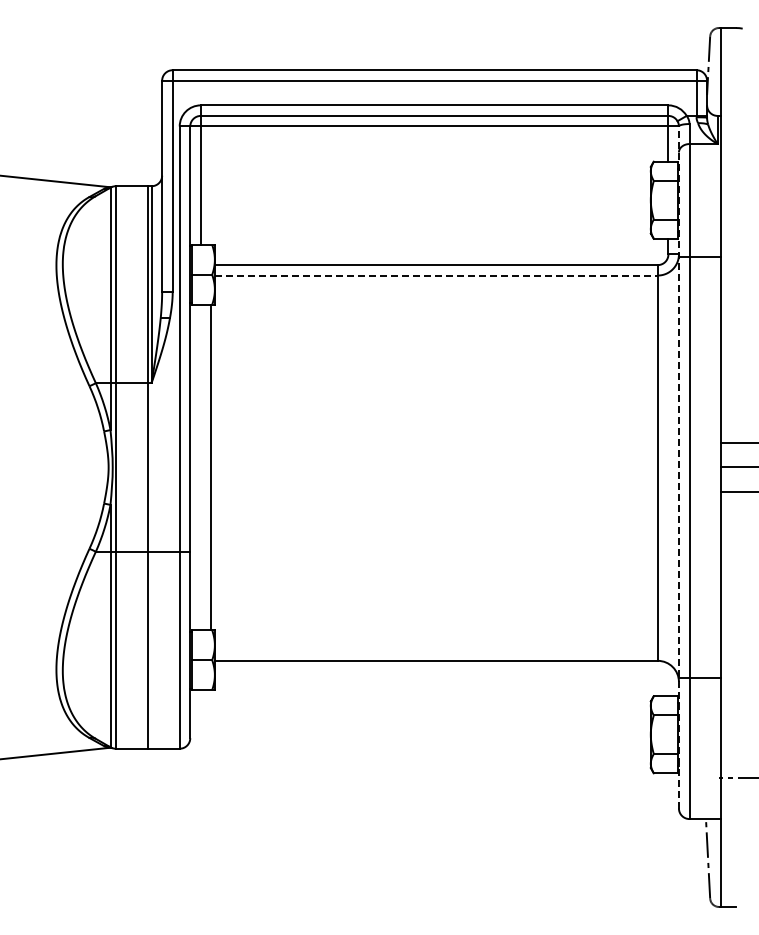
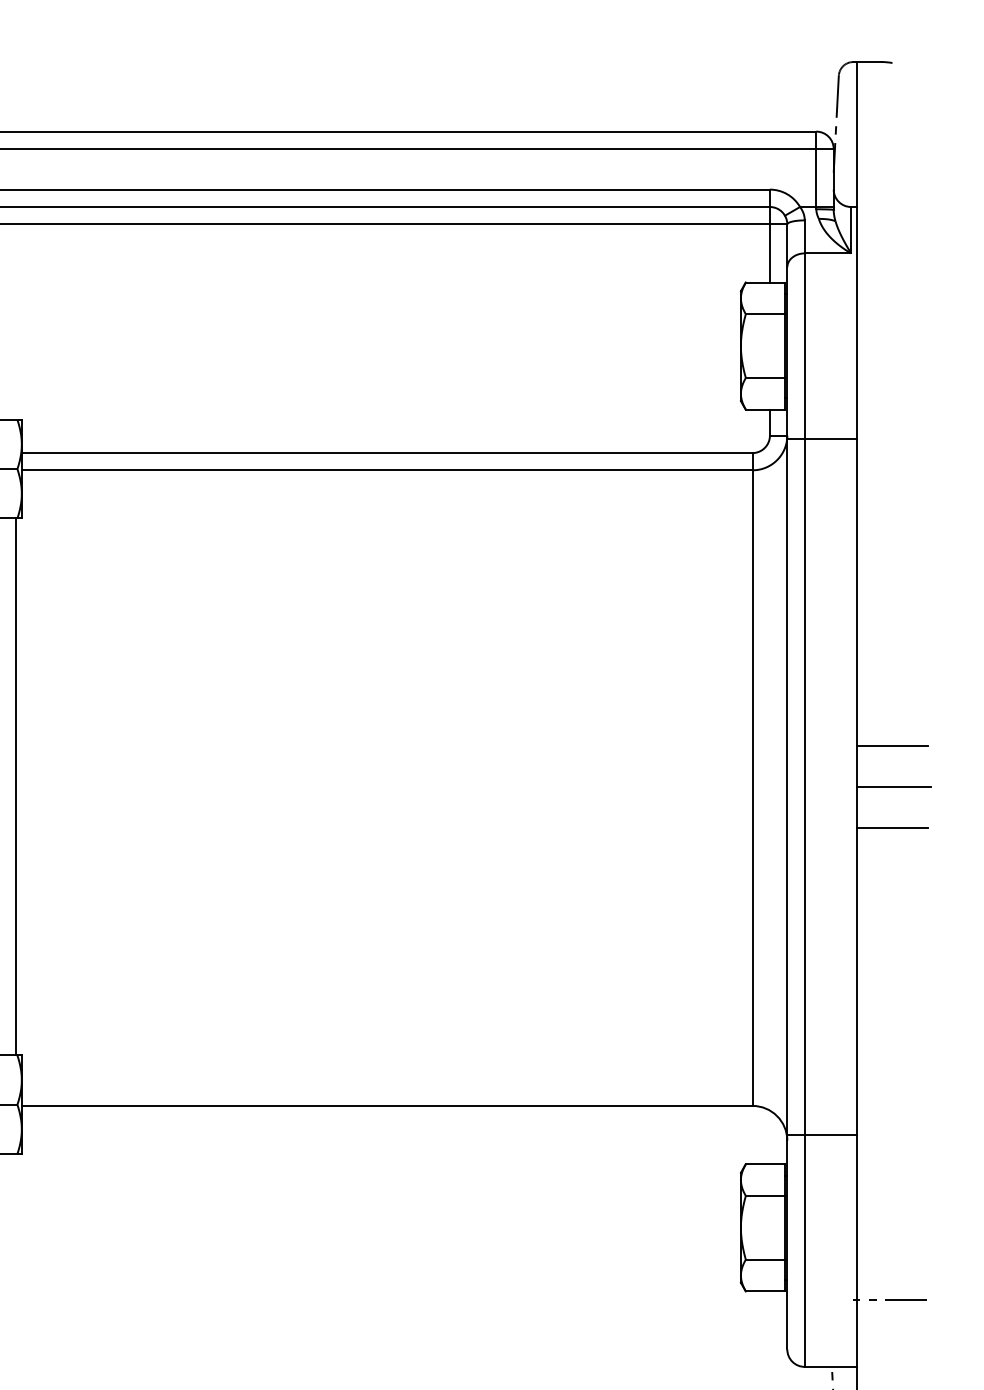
line: (436, 275) -> (387, 470), dashed -> solid
line: (678, 466) -> (786, 785), dashed -> solid

